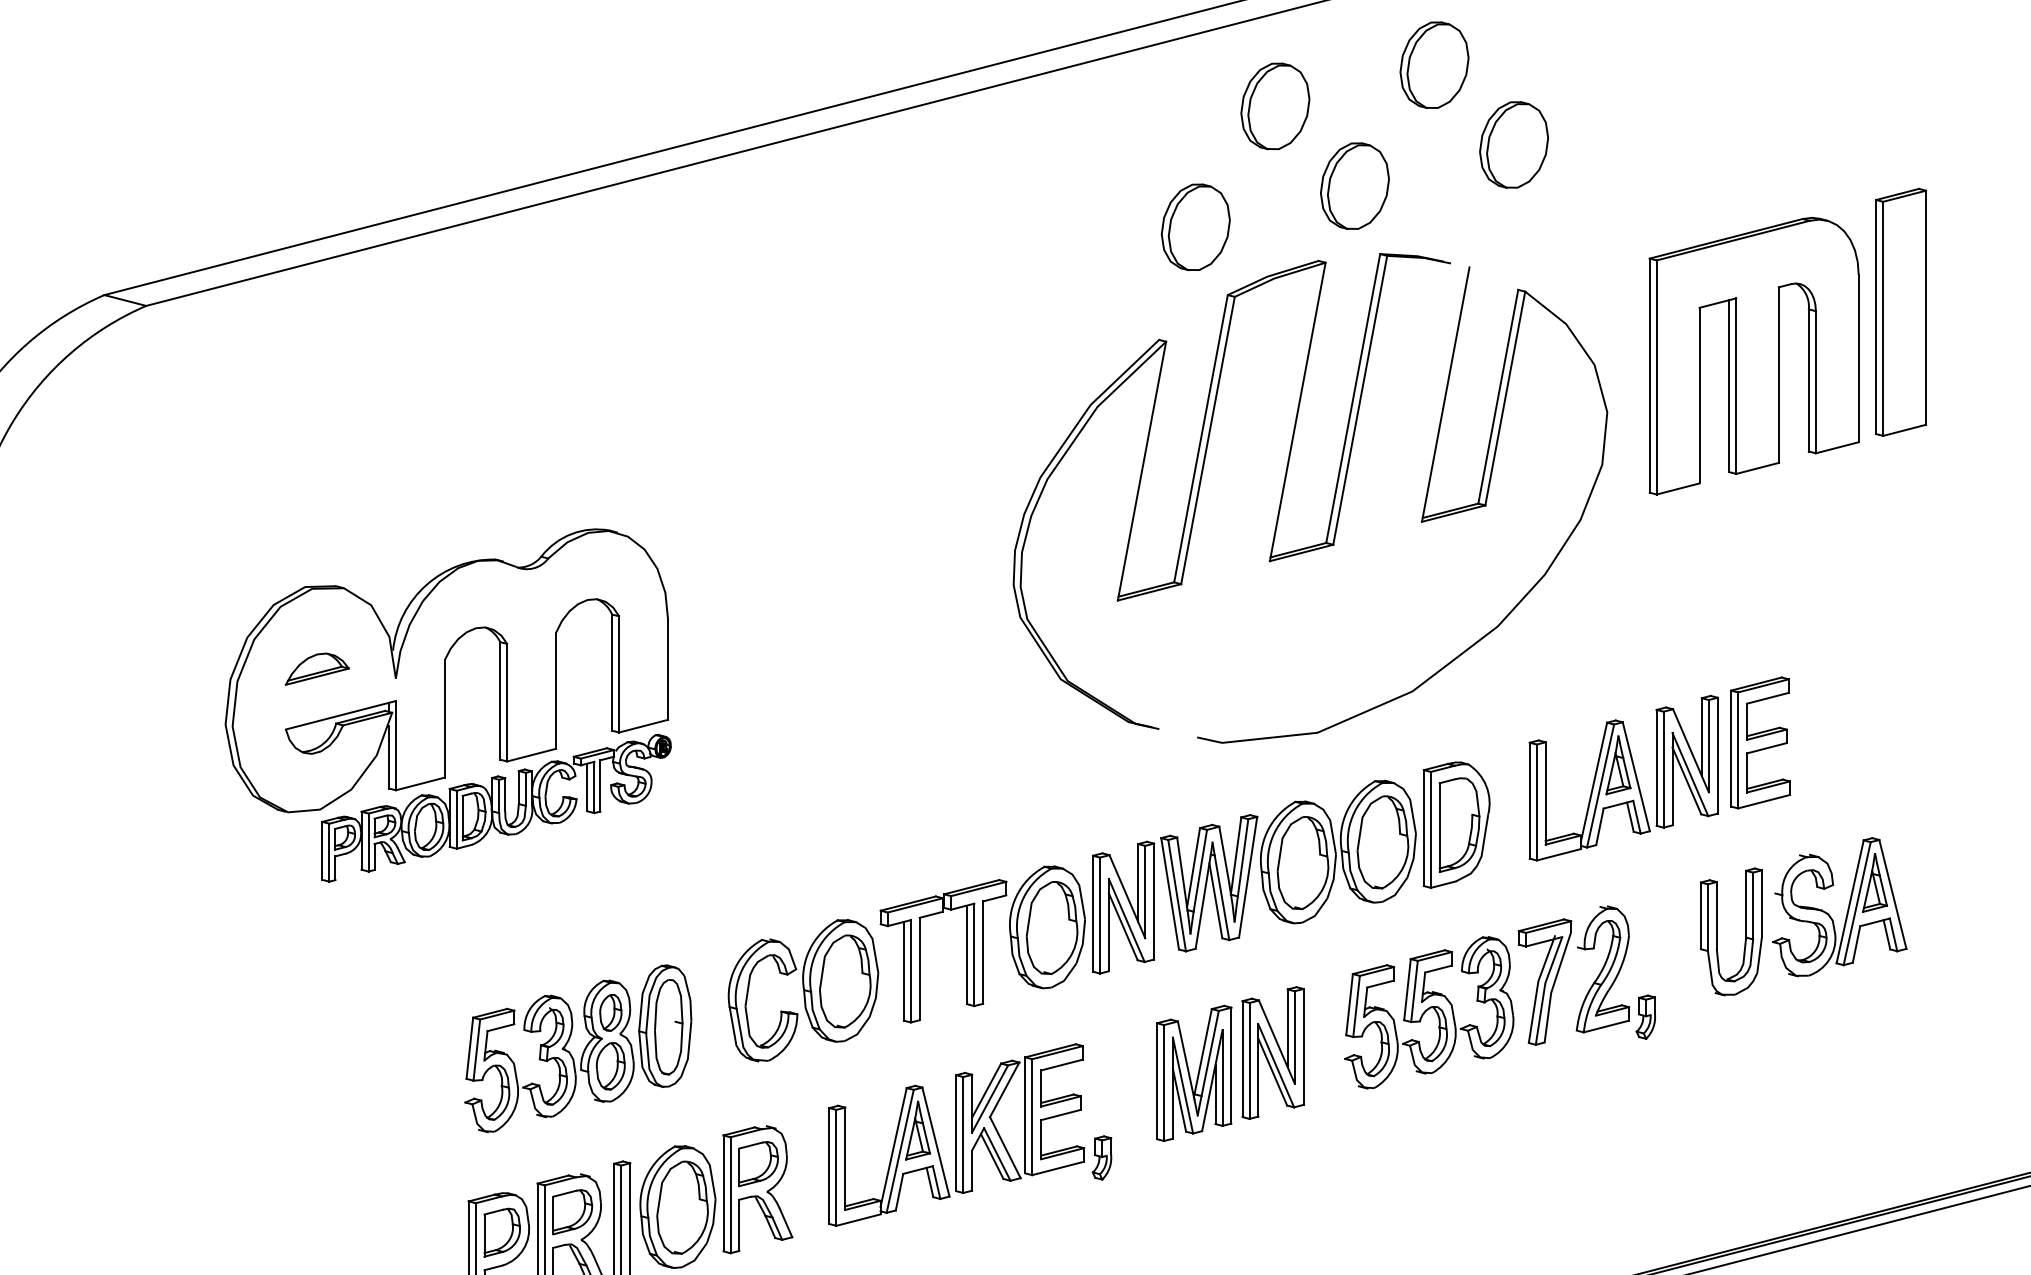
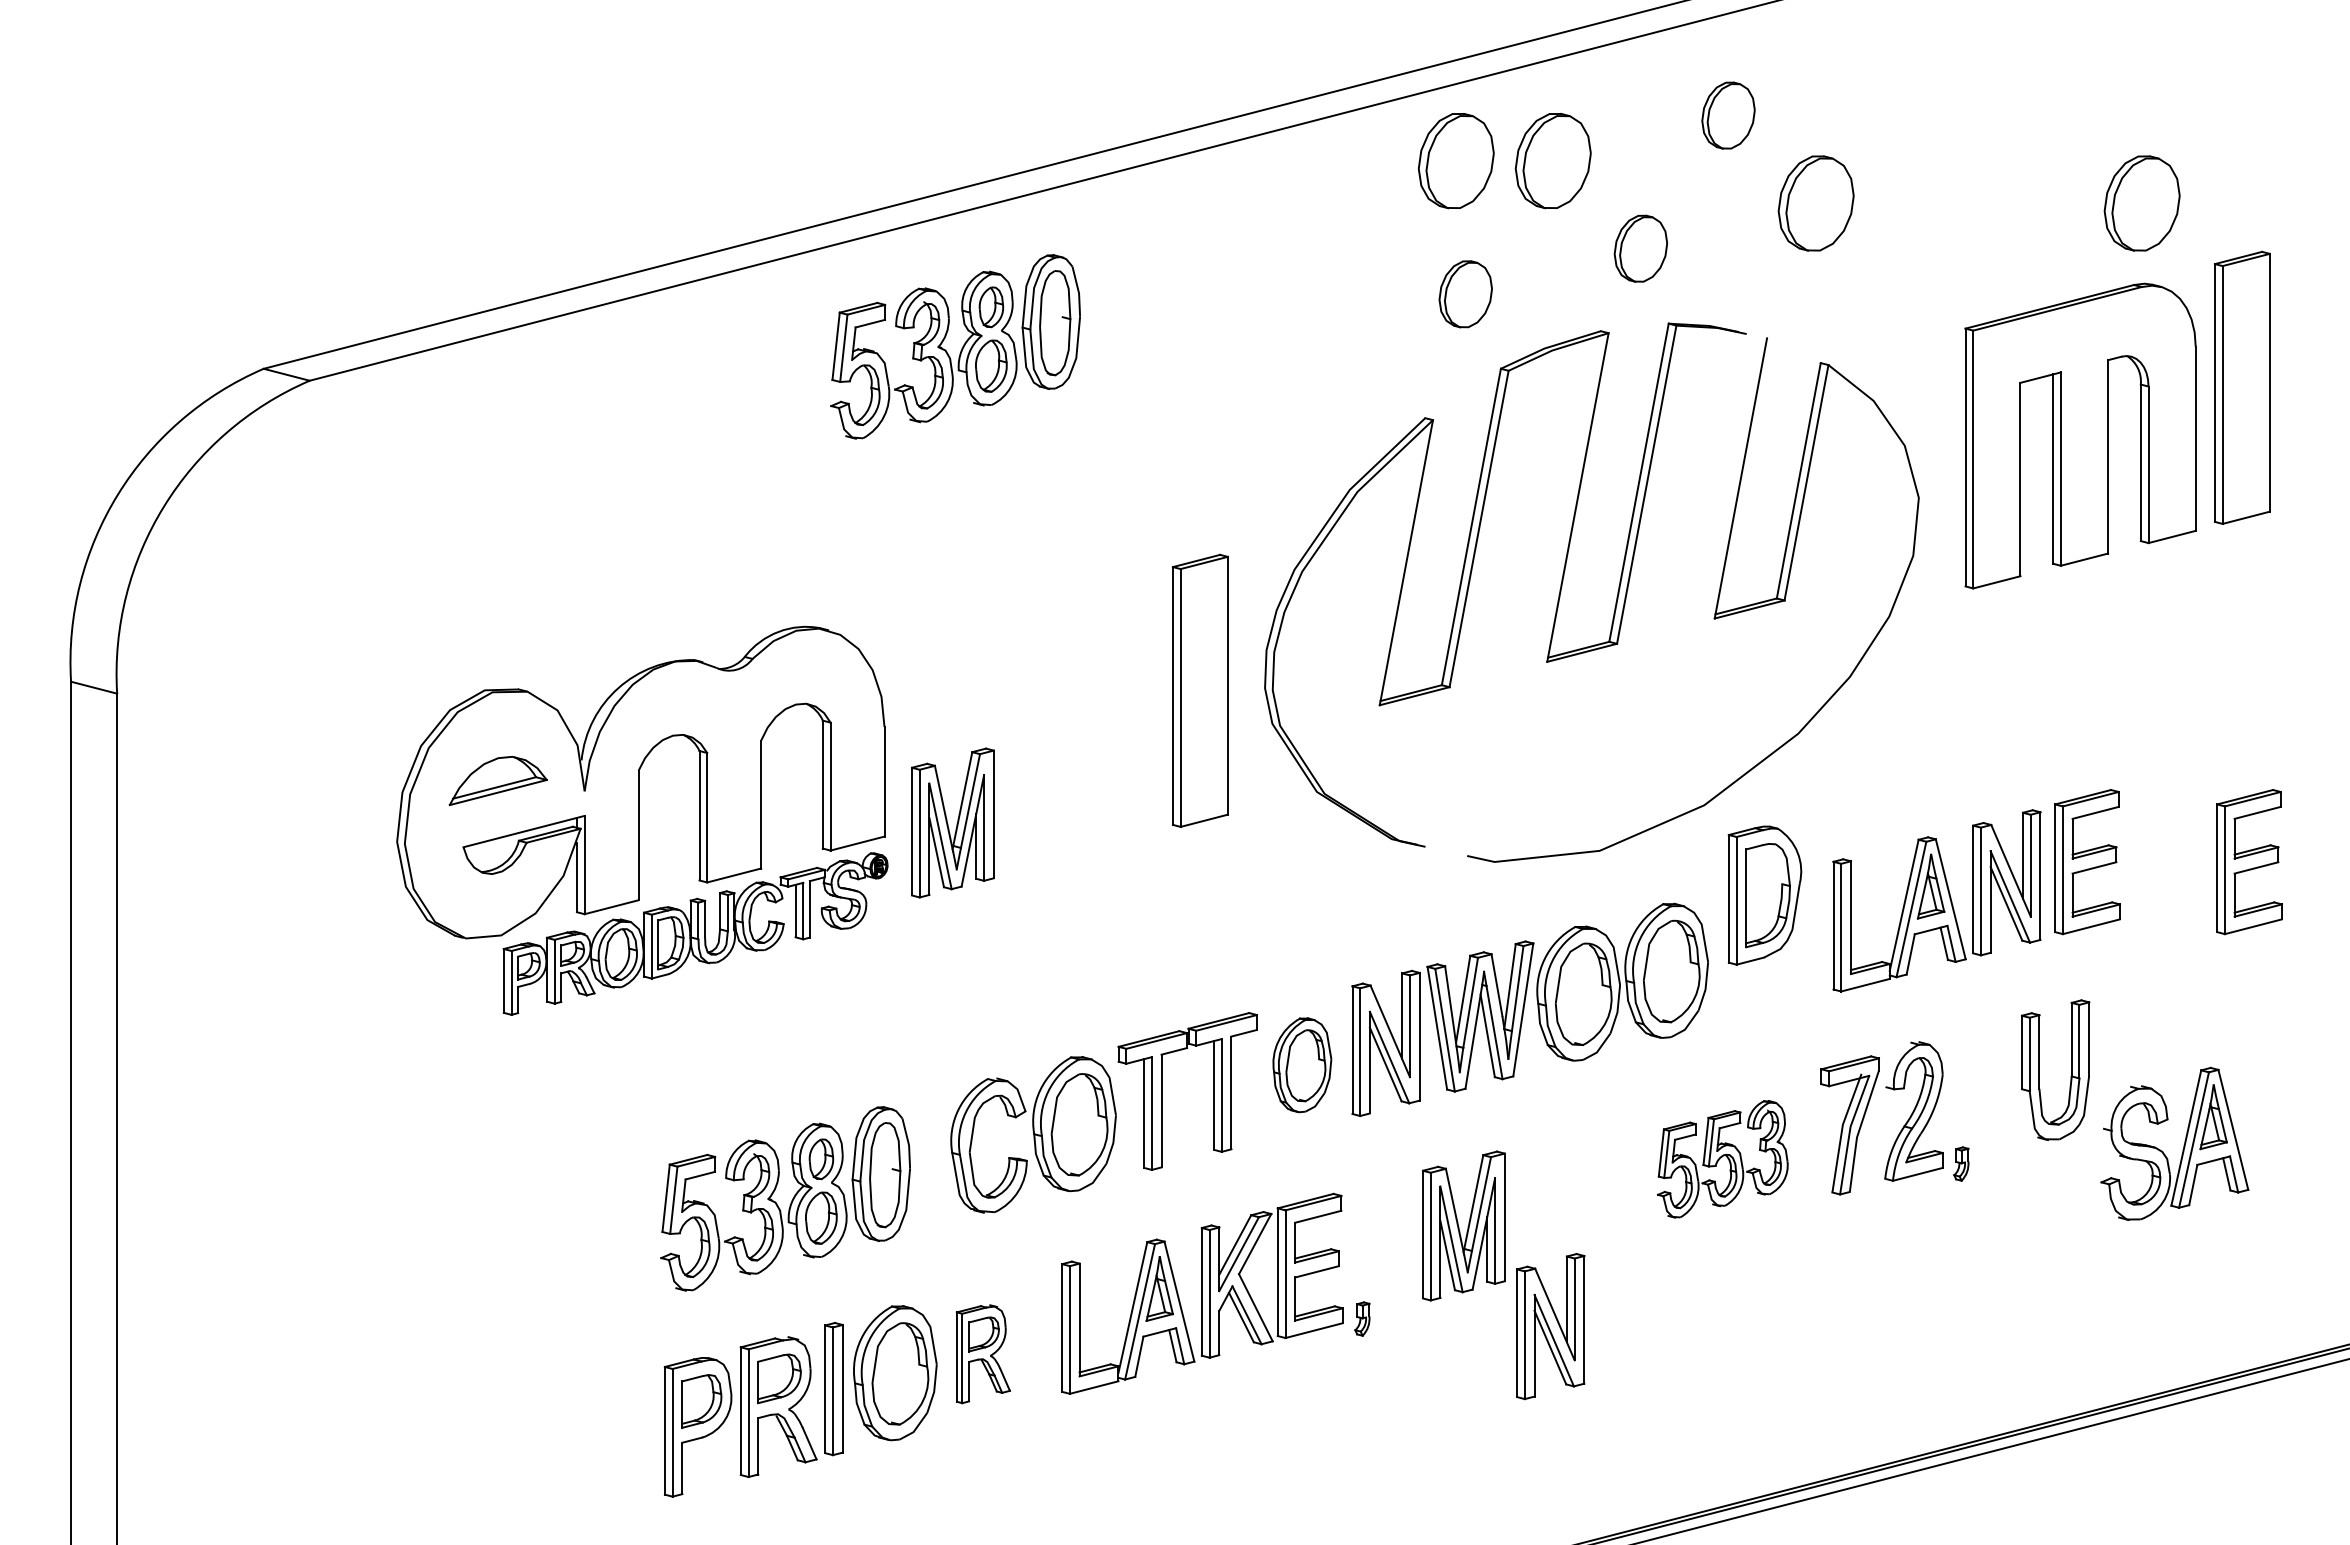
part: (1434, 65) -> (1728, 115), size x0.7
part: (1186, 106) -> (1455, 161), added
part: (1809, 144) -> (2141, 203), added
part: (1354, 185) -> (1640, 248), size x0.7
part: (1195, 227) -> (1465, 294), size x0.7
part: (738, 276) -> (961, 348), added
part: (955, 587) -> (1200, 690), added
part: (316, 668) -> (497, 780), size x1.4
part: (729, 707) -> (952, 822), added
part: (1907, 743) -> (2249, 862), added
part: (1456, 825) -> (1764, 895), moved
part: (1847, 908) -> (2183, 1145), moved
part: (1047, 927) -> (1302, 1065), size x0.7
part: (1429, 1013) -> (1722, 1159), size x0.7
part: (1646, 1016) -> (1961, 1163), size x0.7
part: (1272, 1052) -> (1550, 1326), moved
part: (1102, 1157) -> (1362, 1318), size x0.7
part: (758, 1190) -> (983, 1354), size x0.7

